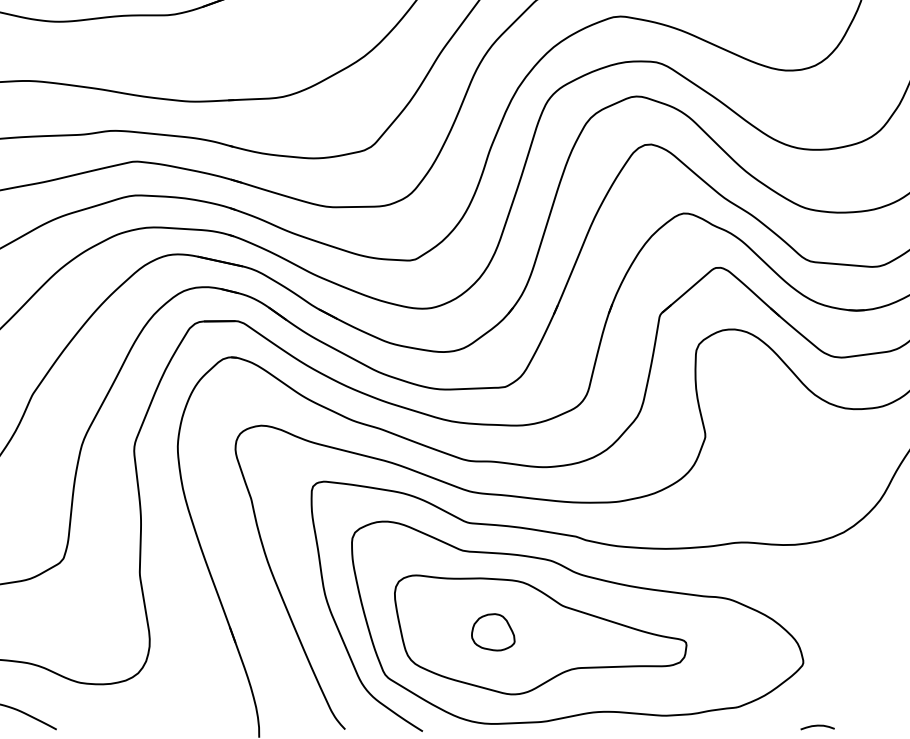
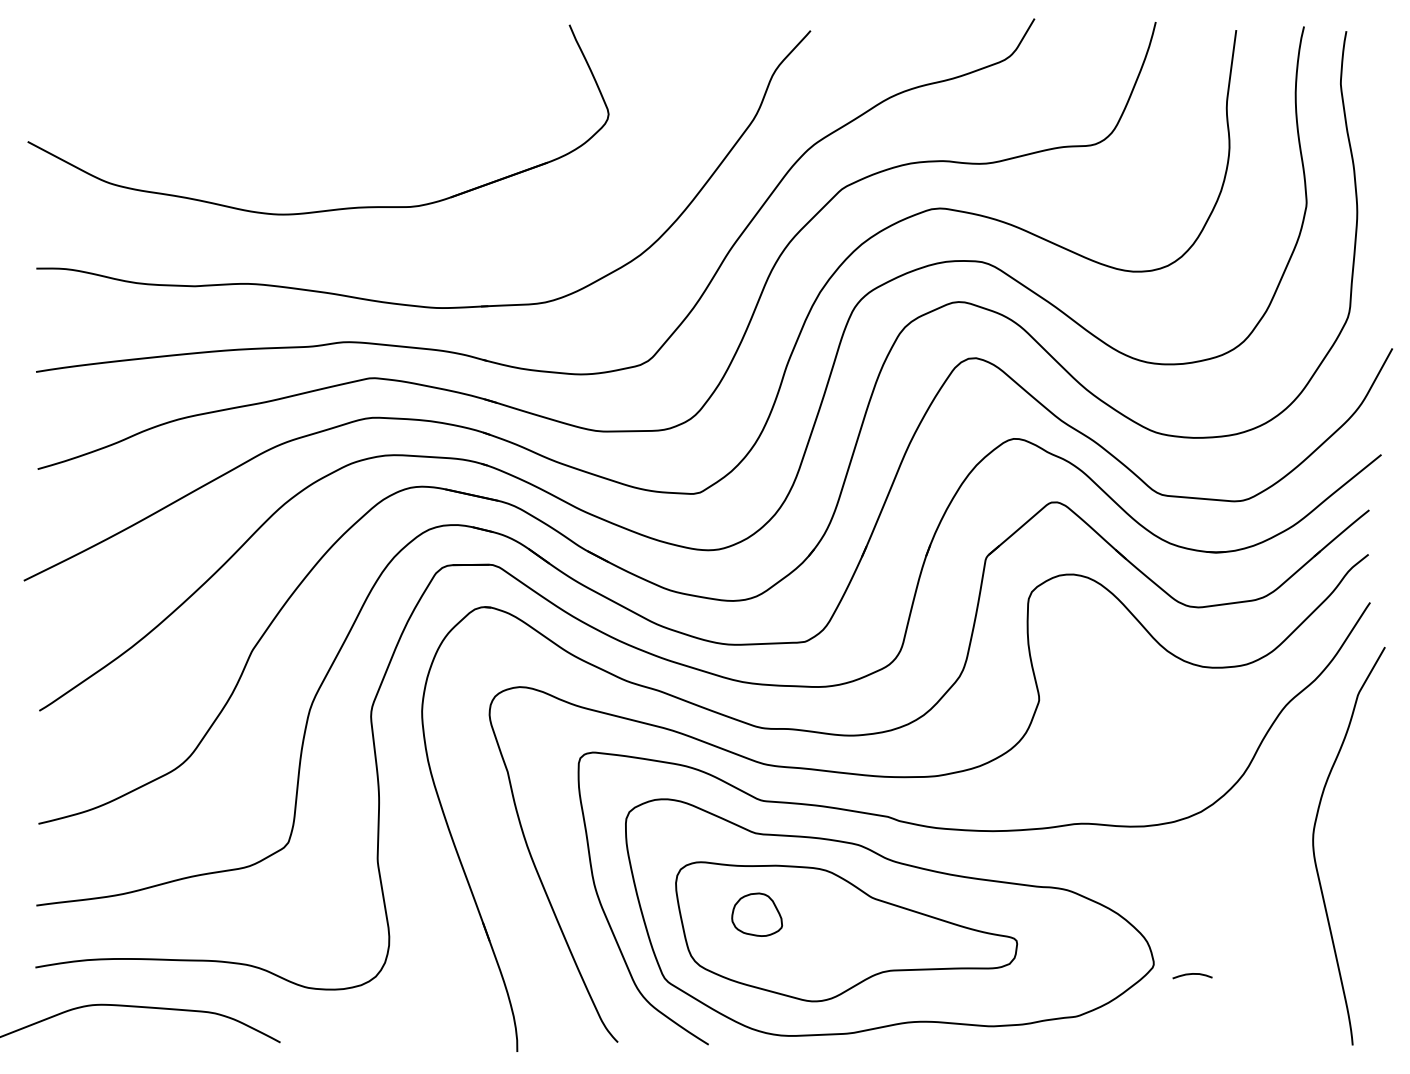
part: (493, 632) -> (757, 914), moved
curve: (817, 726) -> (1192, 974), moved

